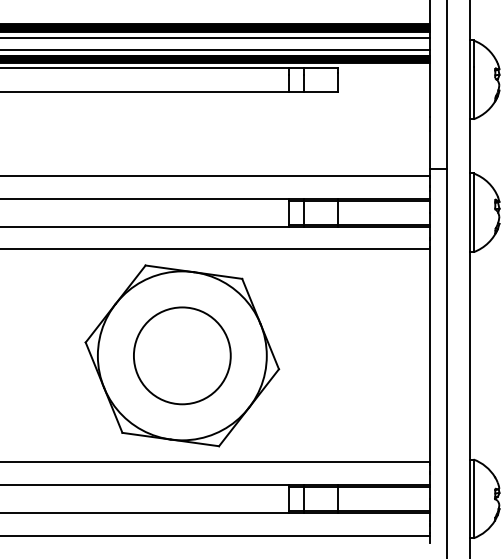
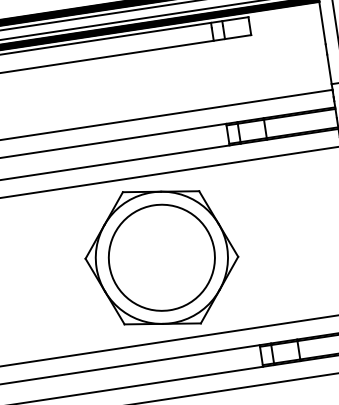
circle: (181, 355) -> (161, 257), size x1.4

